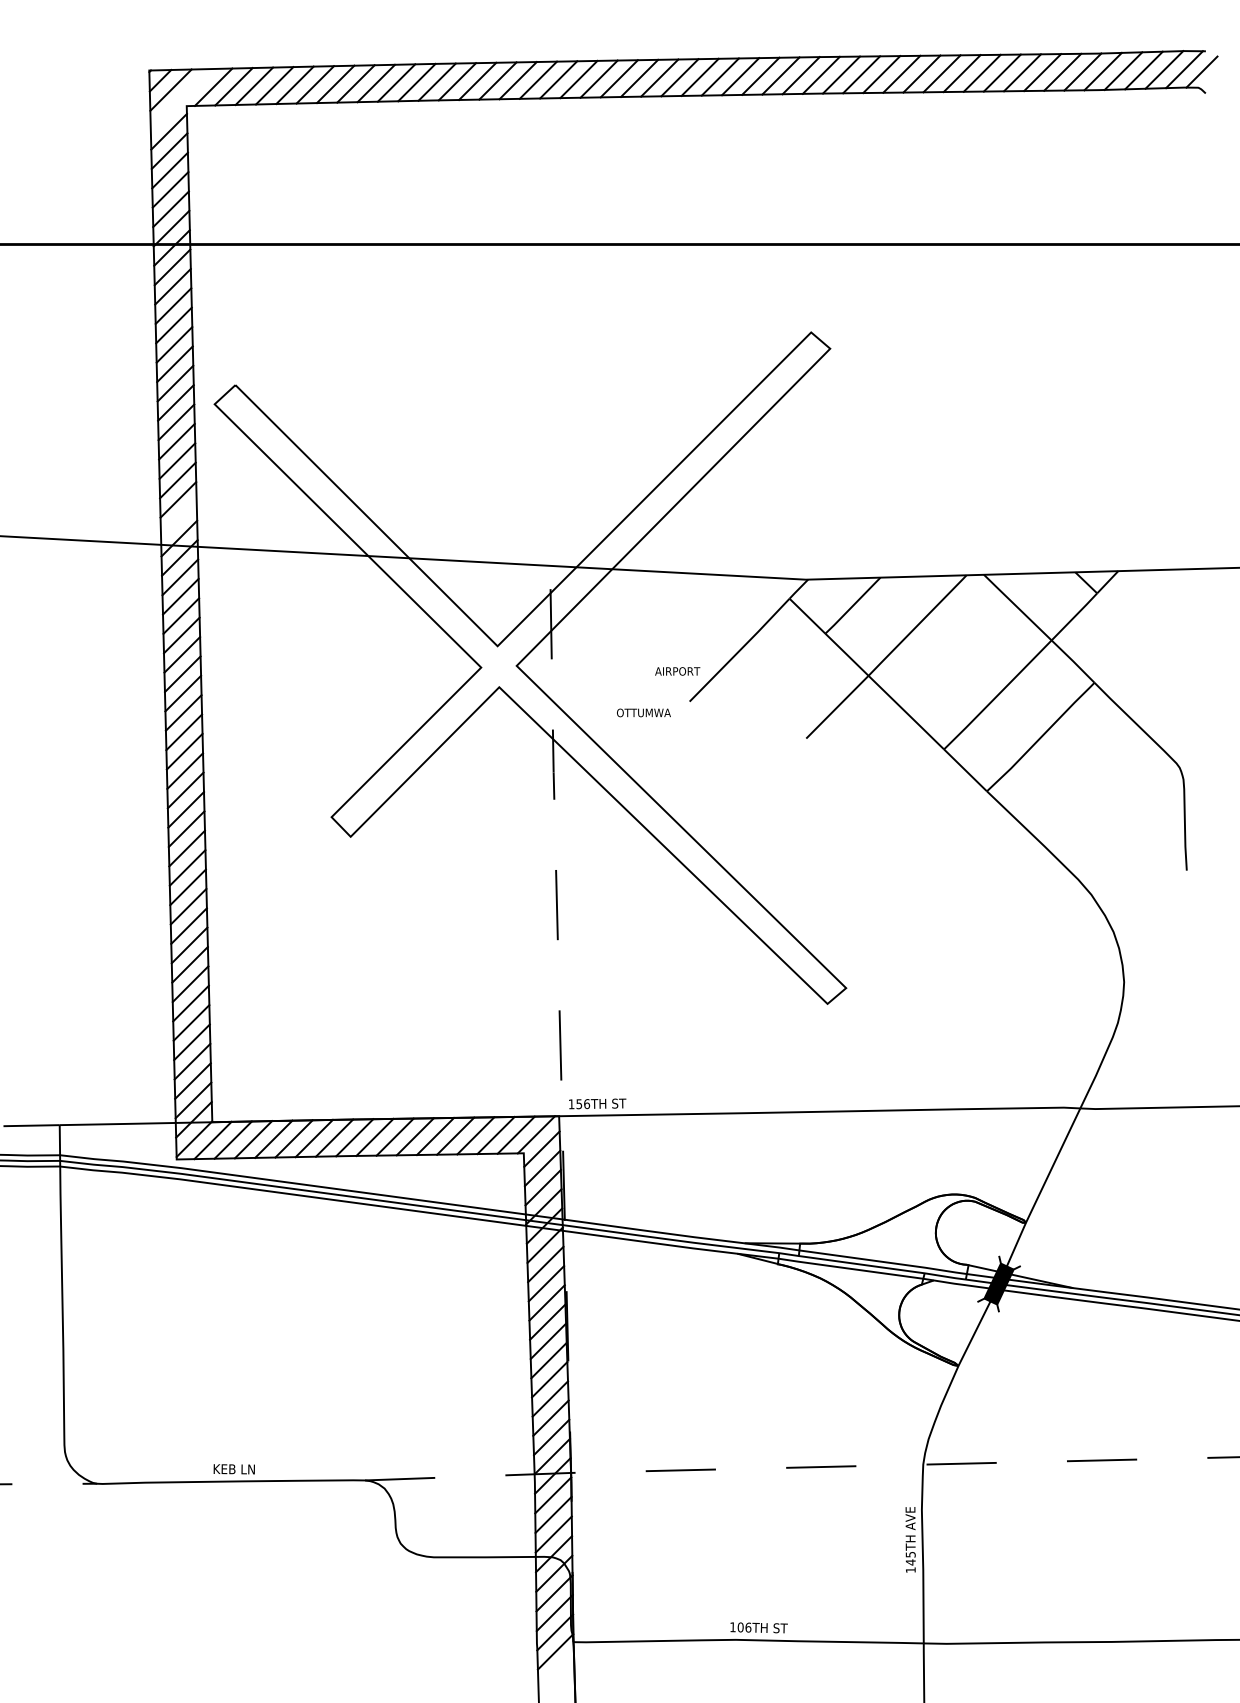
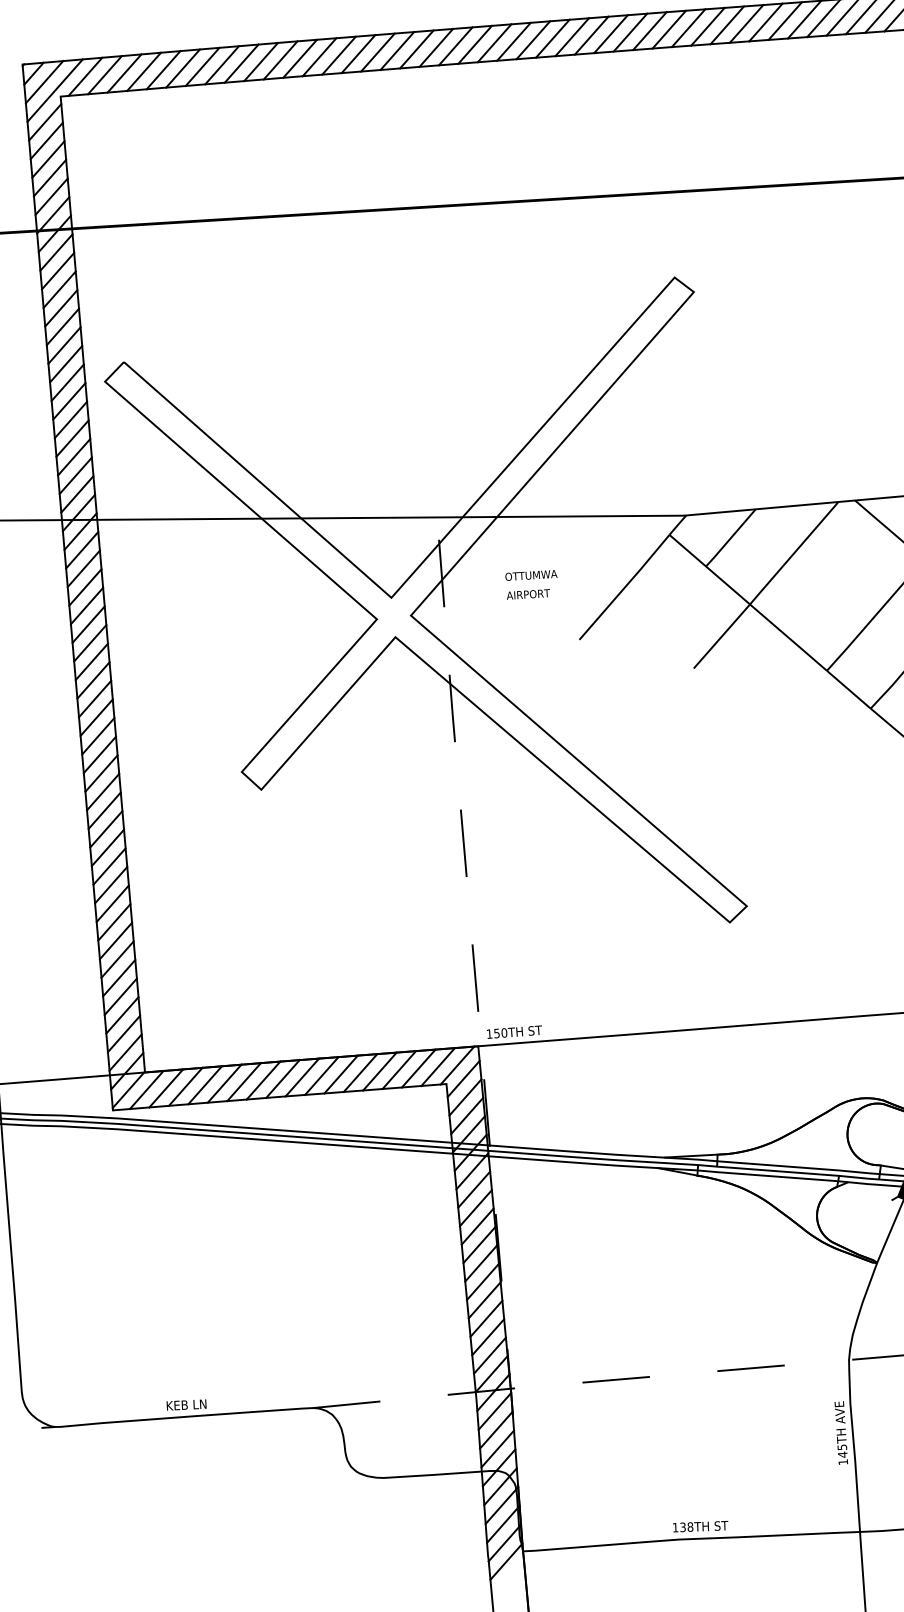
line: (181, 99) -> (55, 90), added
line: (178, 519) -> (77, 494), added
text: (677, 671) -> (528, 594), moved
text: (643, 712) -> (530, 575), moved
text: (587, 1103) -> (504, 1032), 156TH -> 150TH
text: (744, 1627) -> (686, 1527), 106TH -> 138TH

